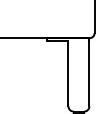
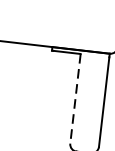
line: (68, 73) -> (75, 98), solid -> dashed

